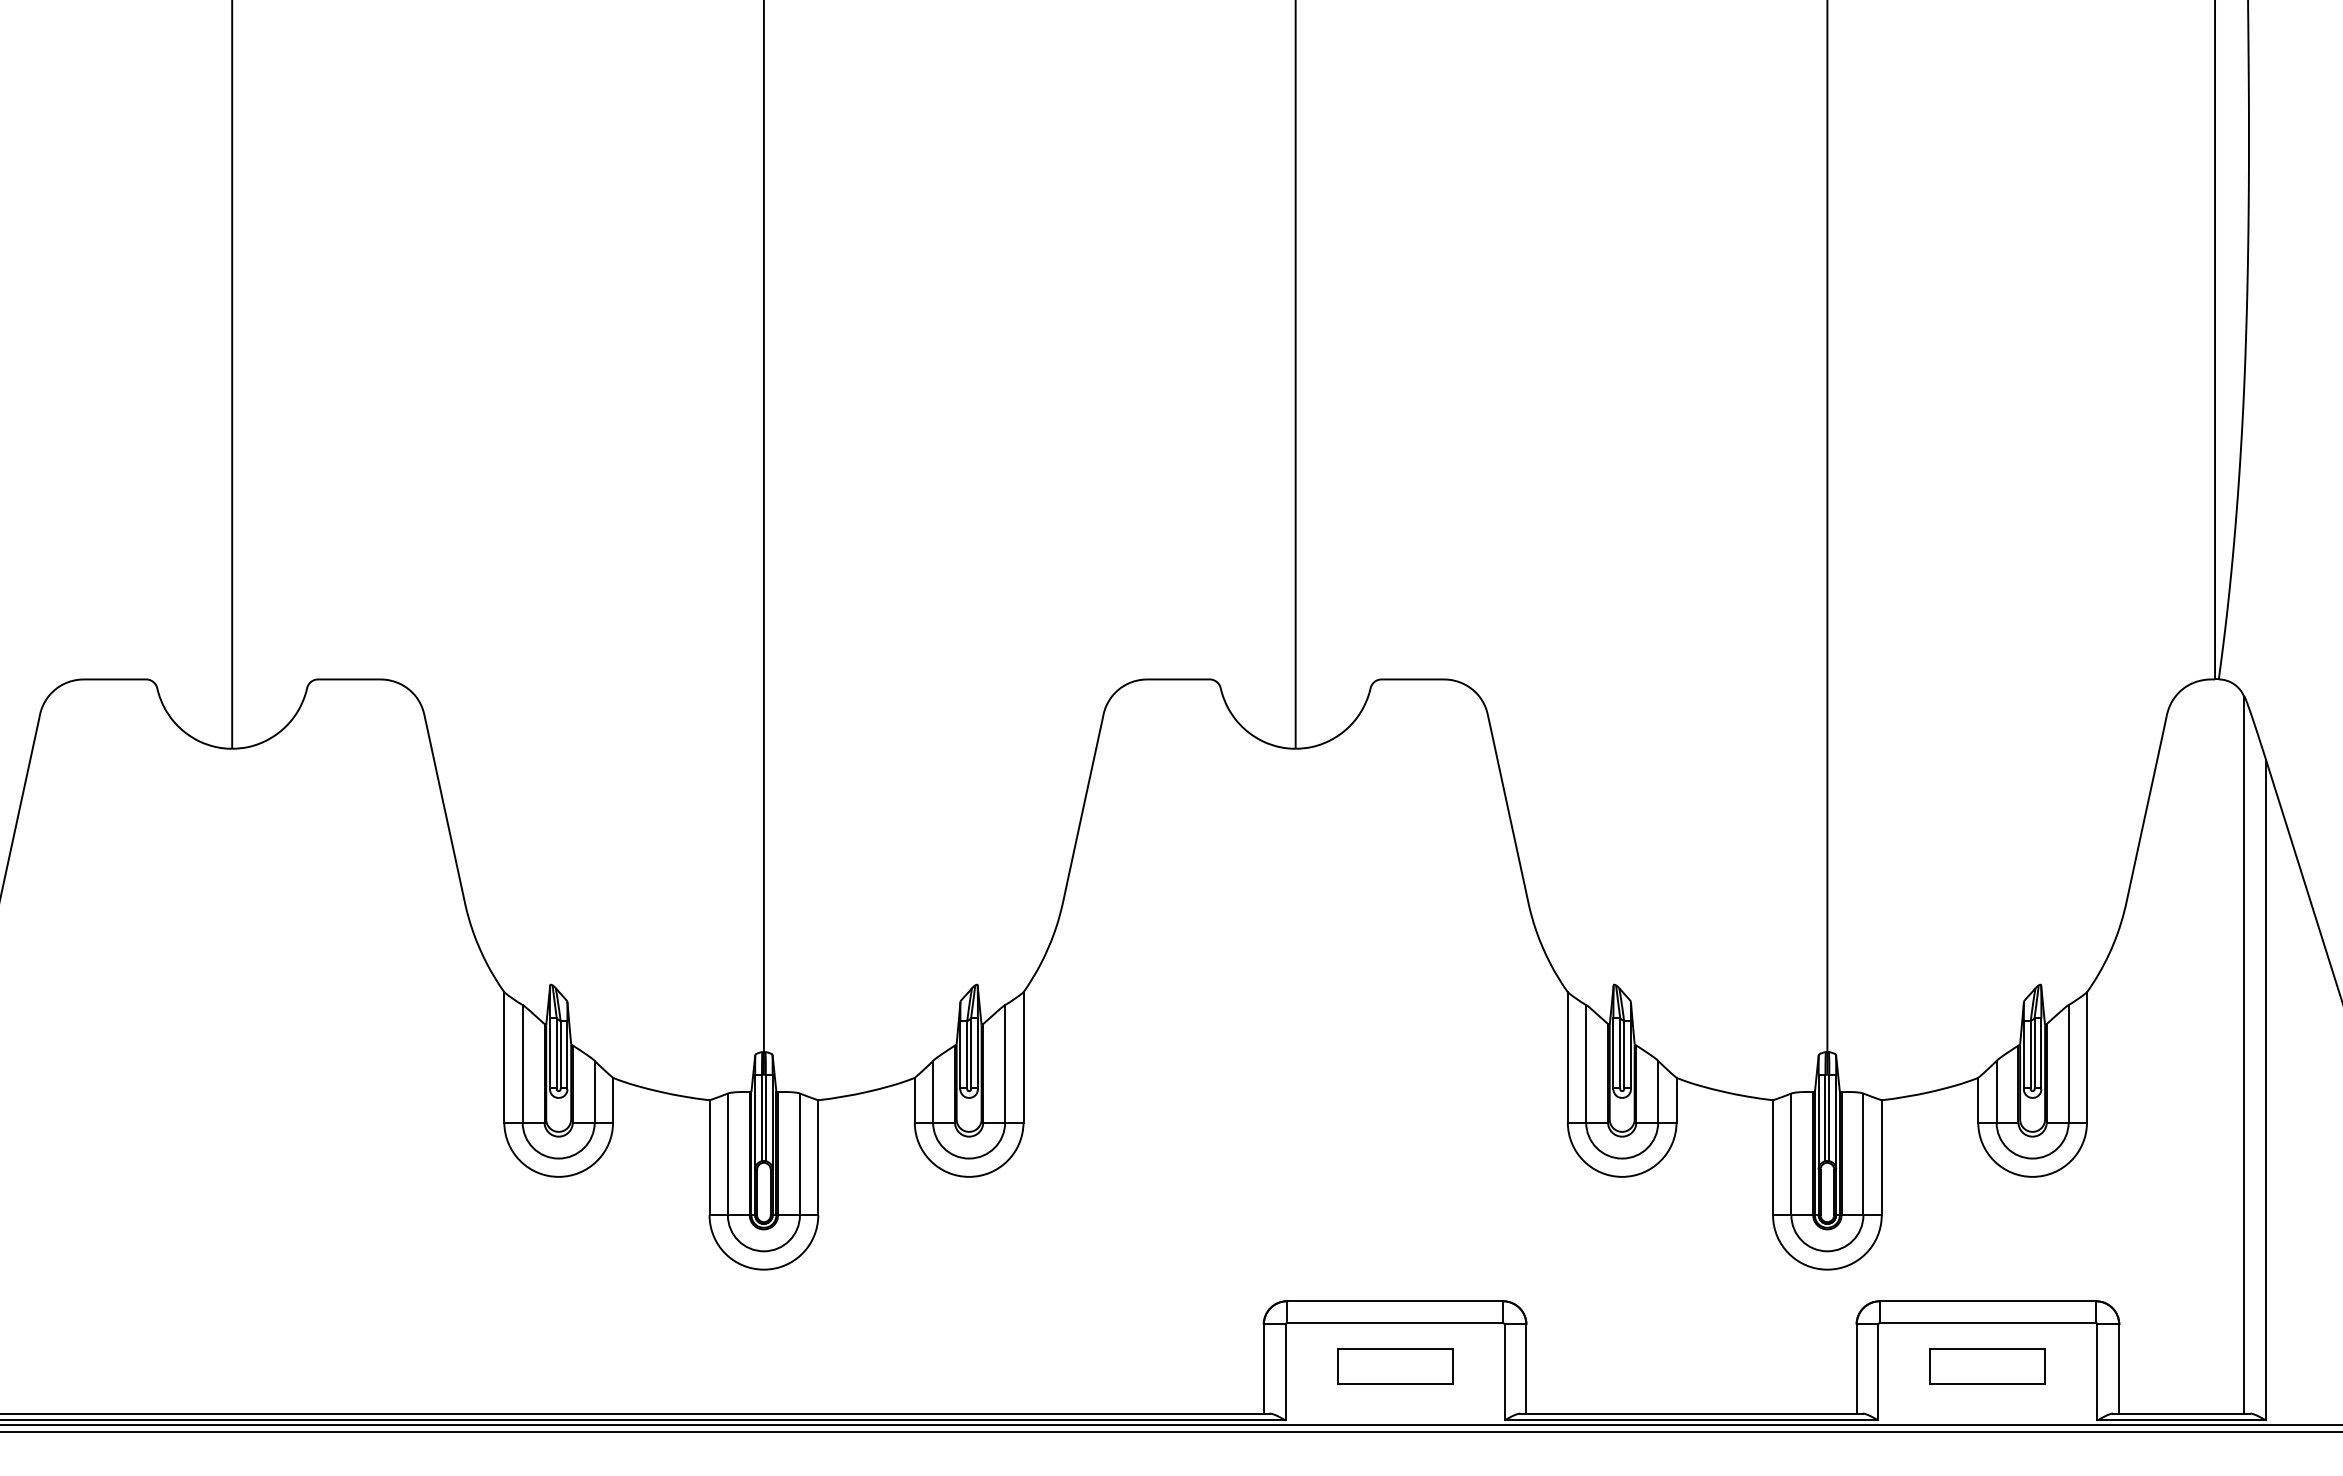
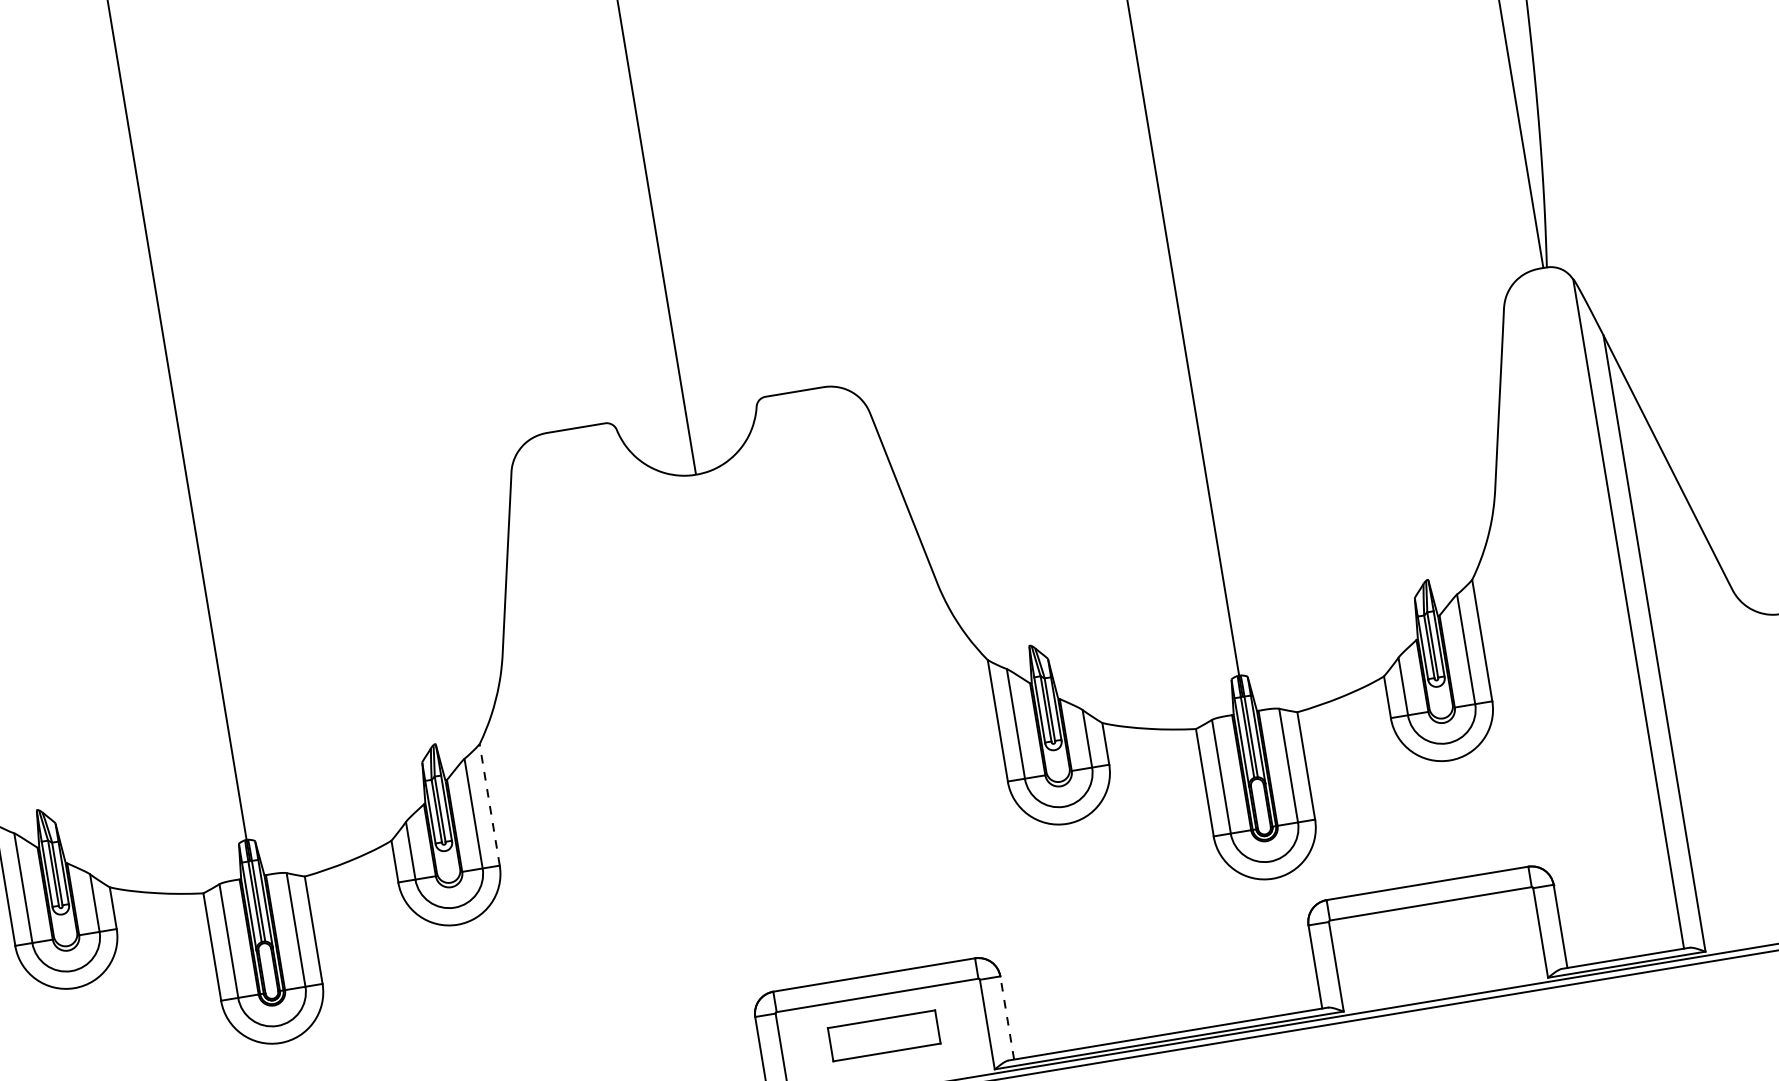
line: (1023, 1056) -> (489, 804), solid -> dashed
part: (1987, 1366) -> (1437, 944), removed
line: (1526, 1369) -> (1007, 1018), solid -> dashed

